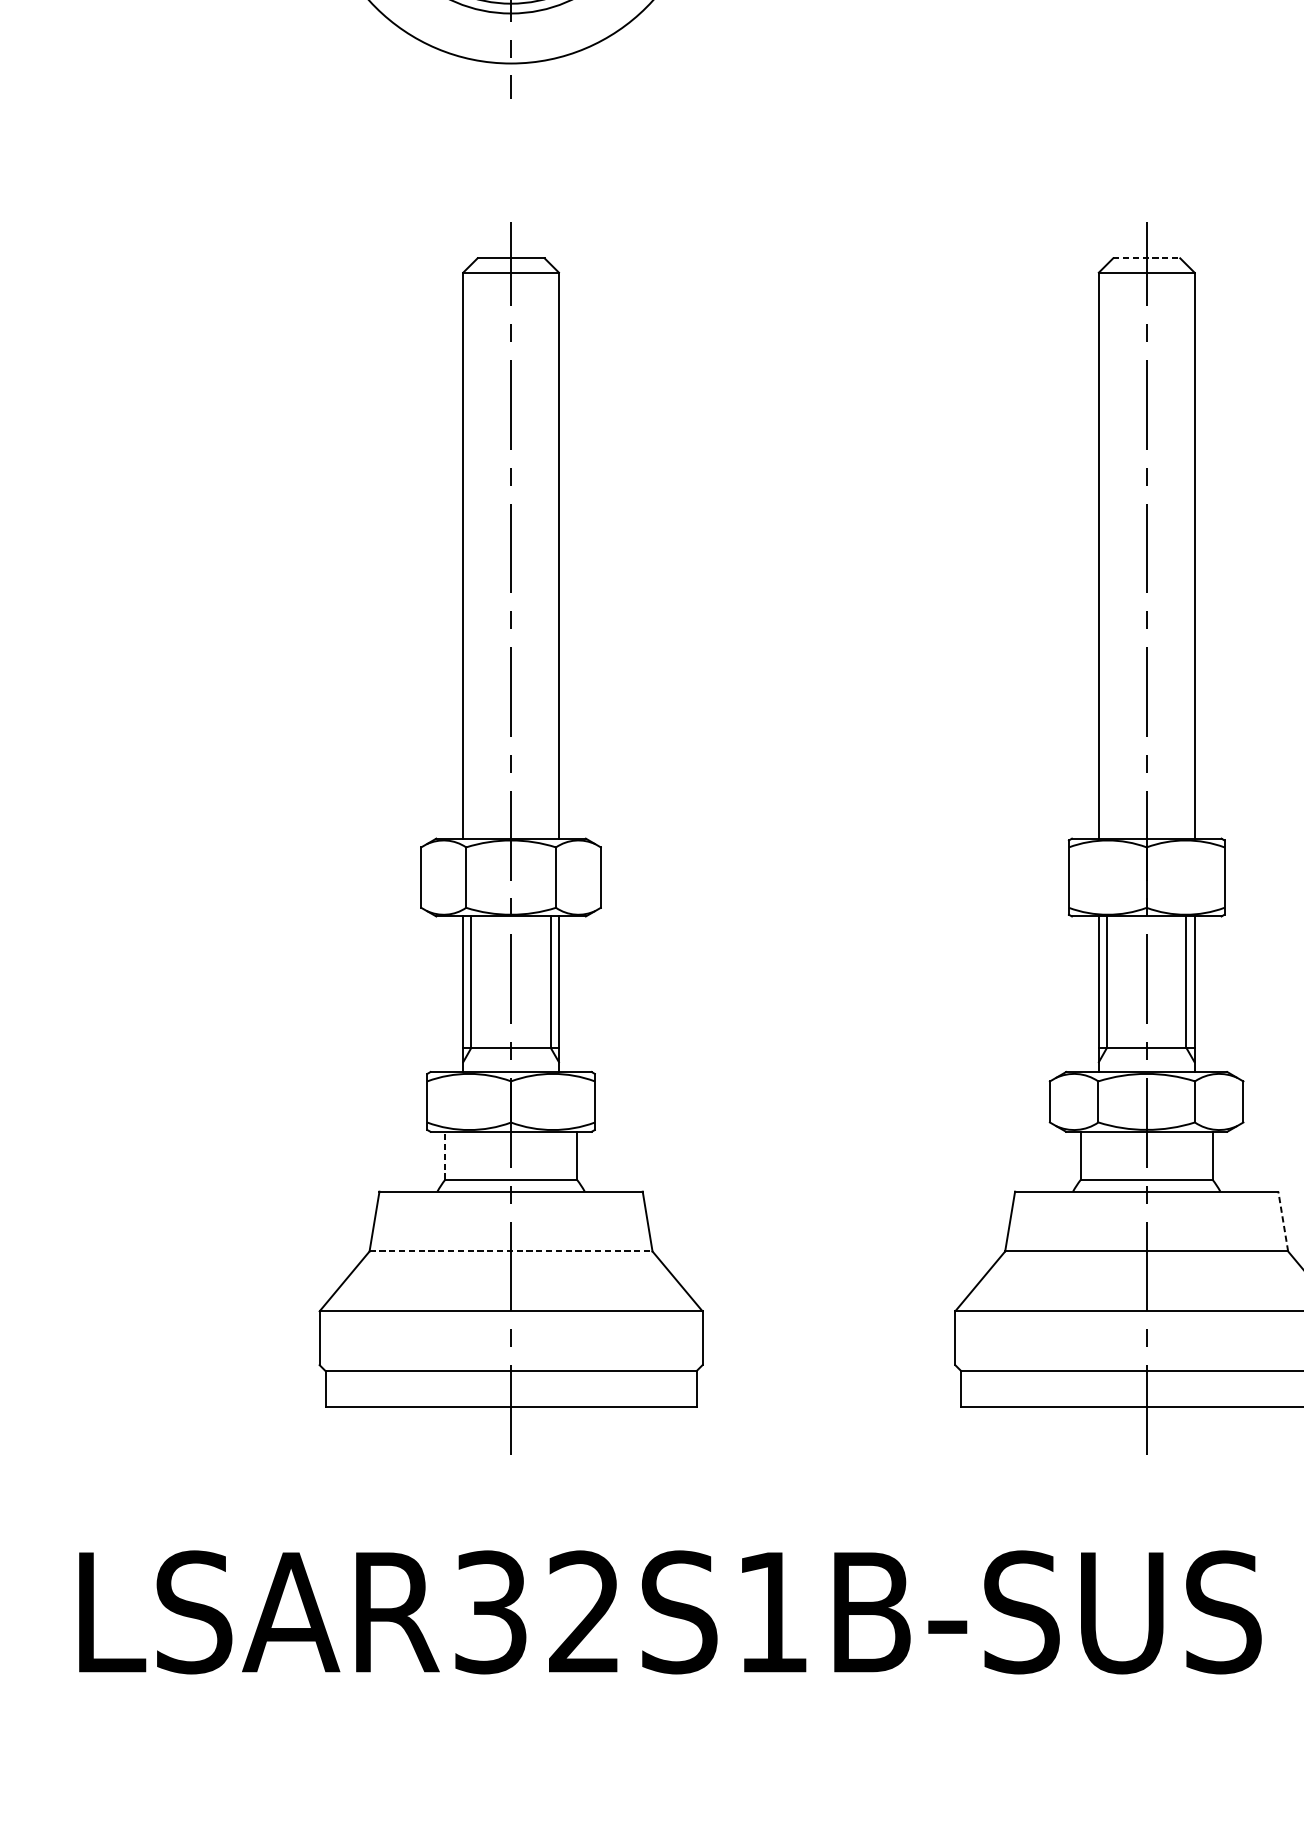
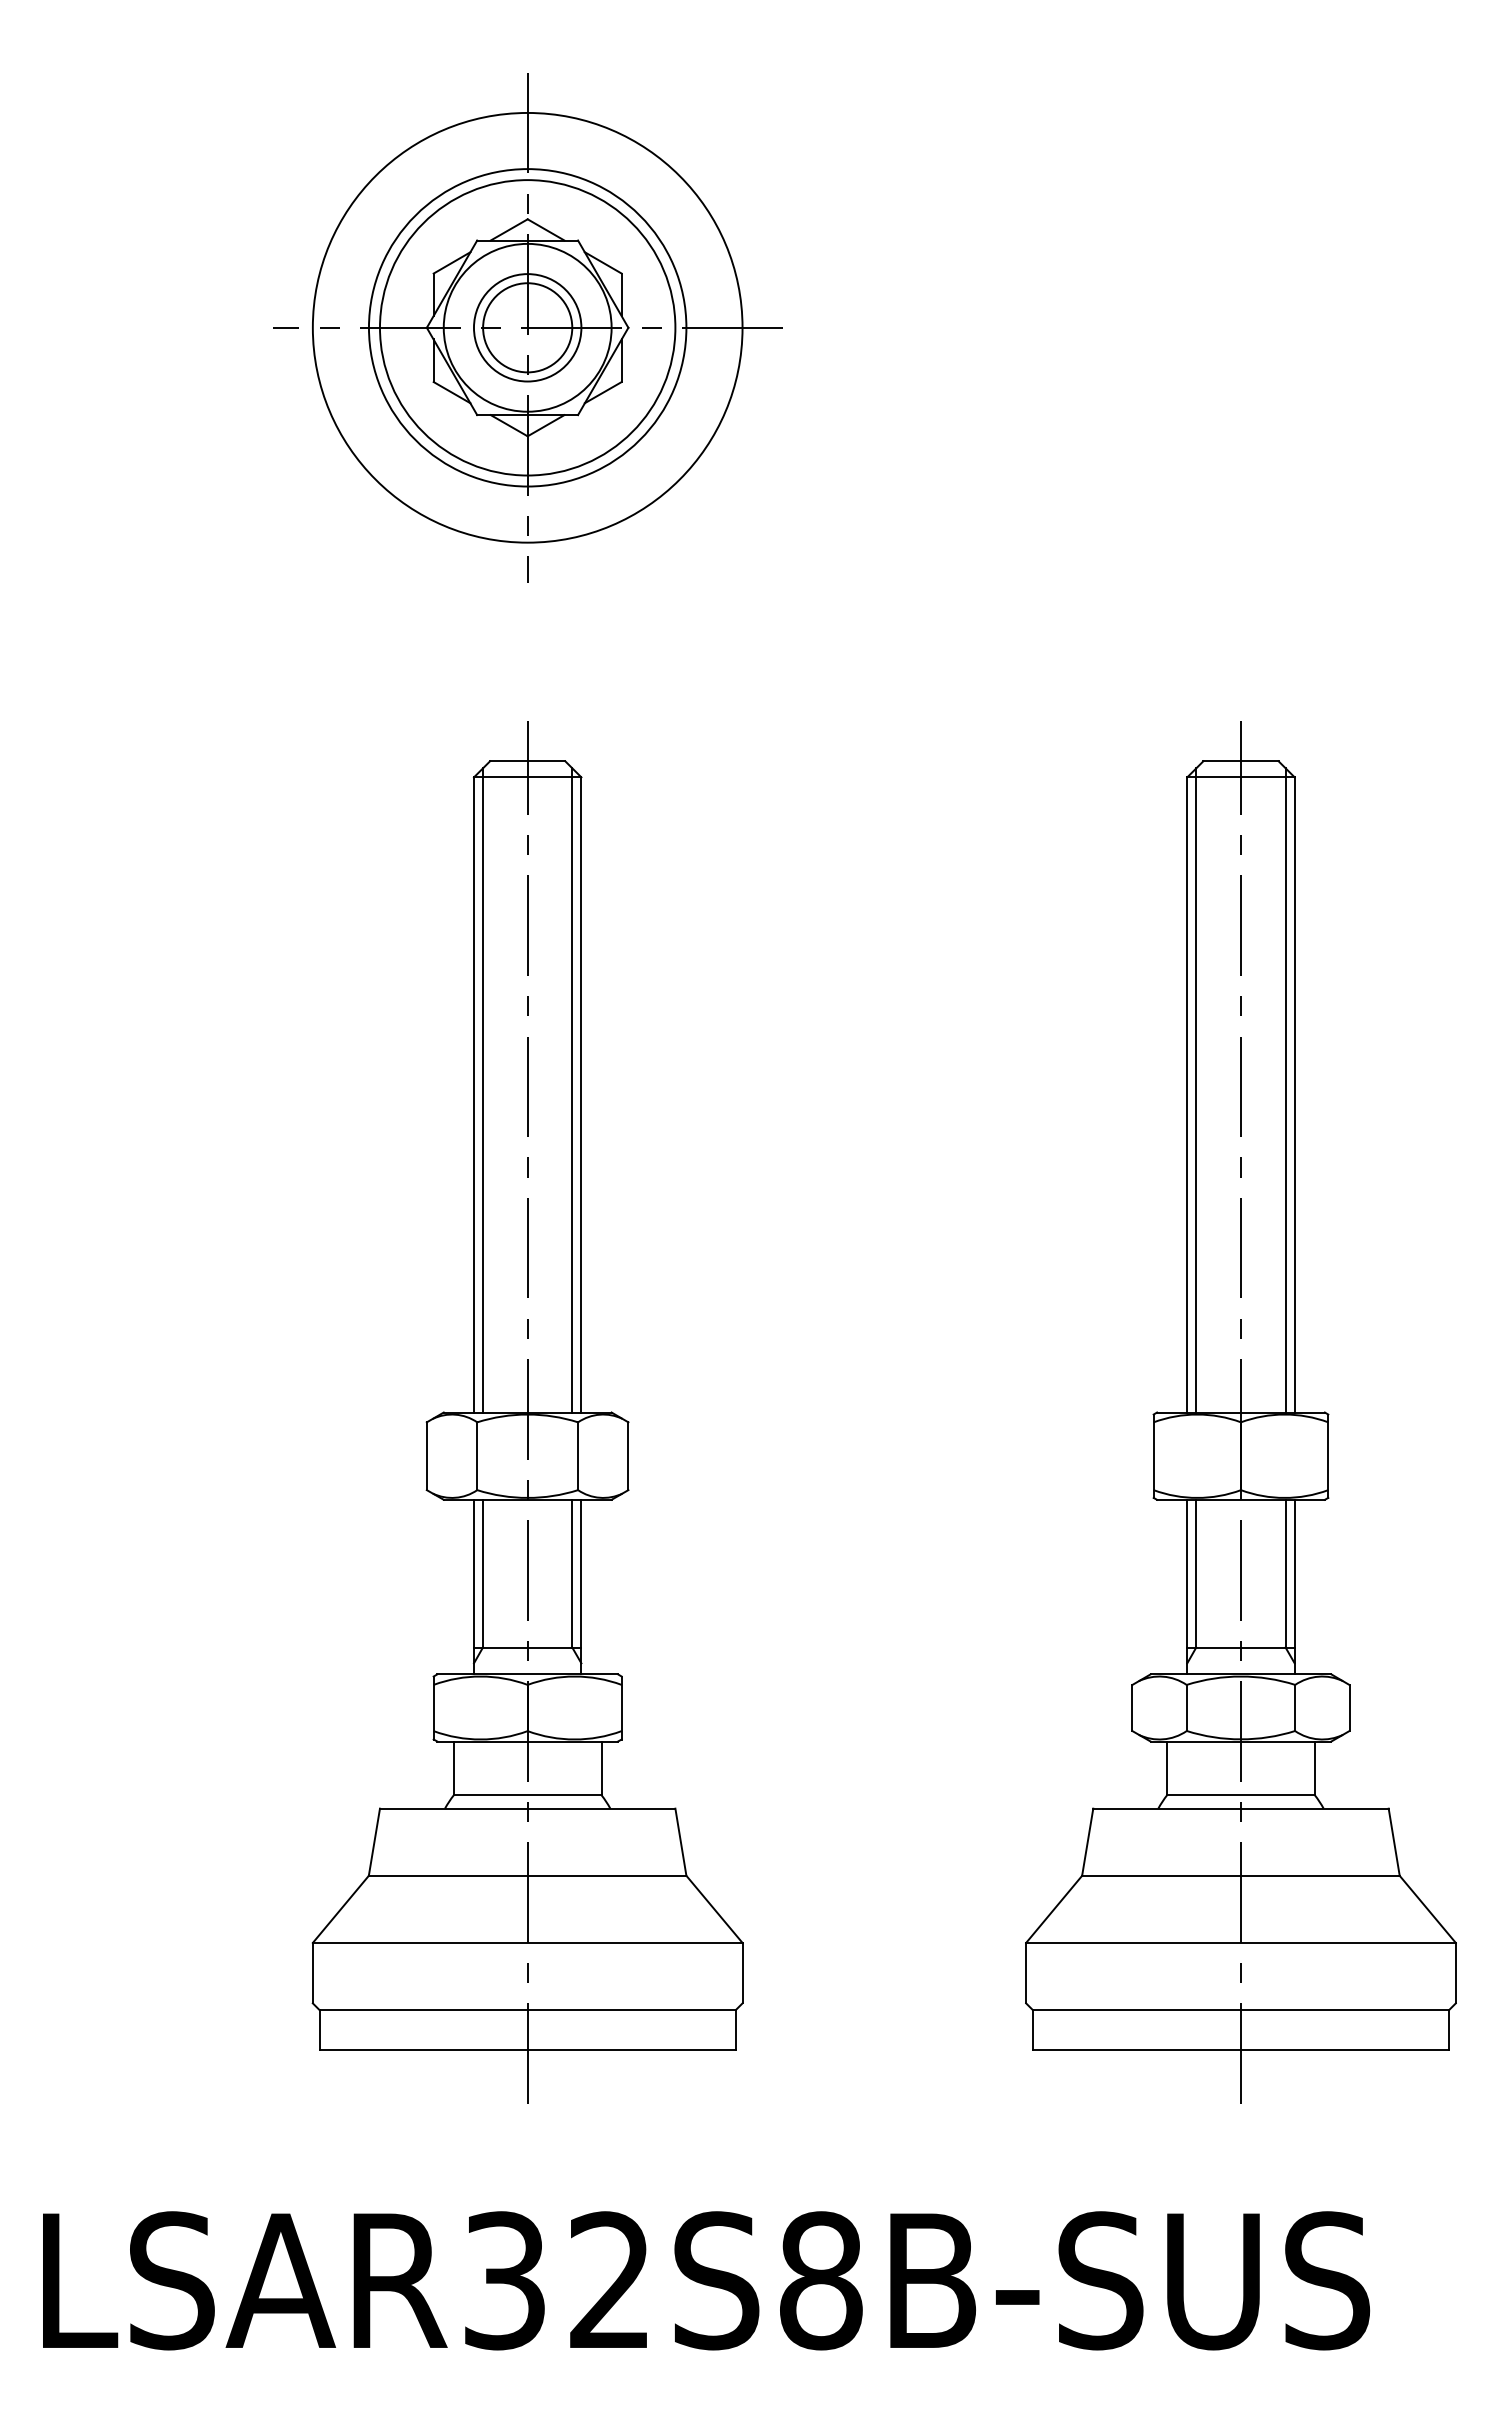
line: (1146, 258) -> (1240, 761), dashed -> solid
line: (470, 551) -> (482, 1090), added
line: (551, 551) -> (572, 1090), added
line: (1107, 551) -> (1196, 1090), added
line: (1186, 551) -> (1285, 1090), added
line: (444, 1155) -> (453, 1768), dashed -> solid
line: (1283, 1220) -> (1394, 1841), dashed -> solid
line: (510, 1251) -> (527, 1875), dashed -> solid
text: (772, 1612) -> (821, 2280), LSAR32S1B-SUS -> LSAR32S8B-SUS

